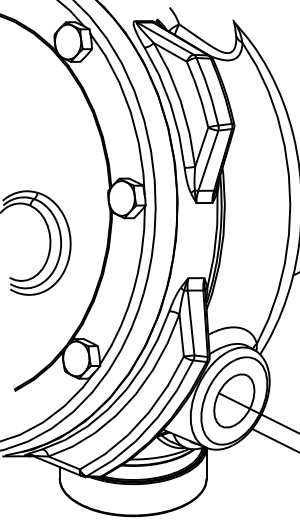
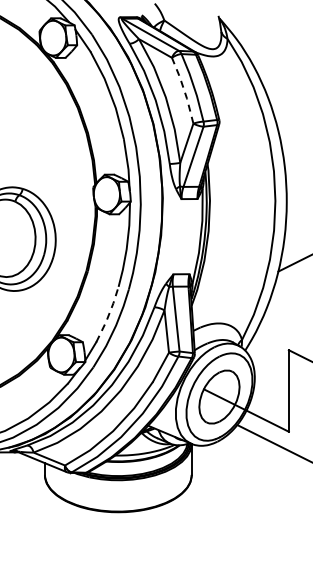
line: (199, 94) -> (184, 90), solid -> dashed
line: (123, 318) -> (108, 314), solid -> dashed

